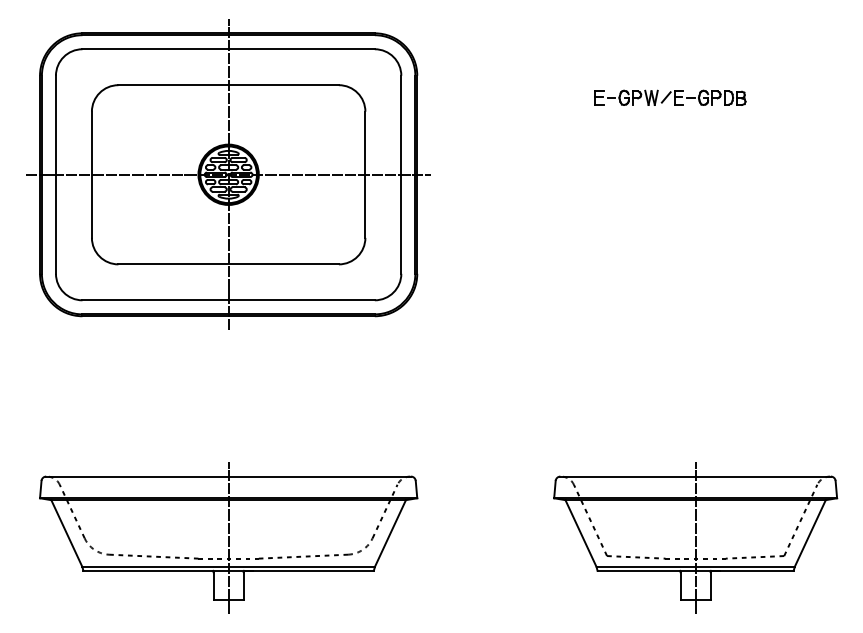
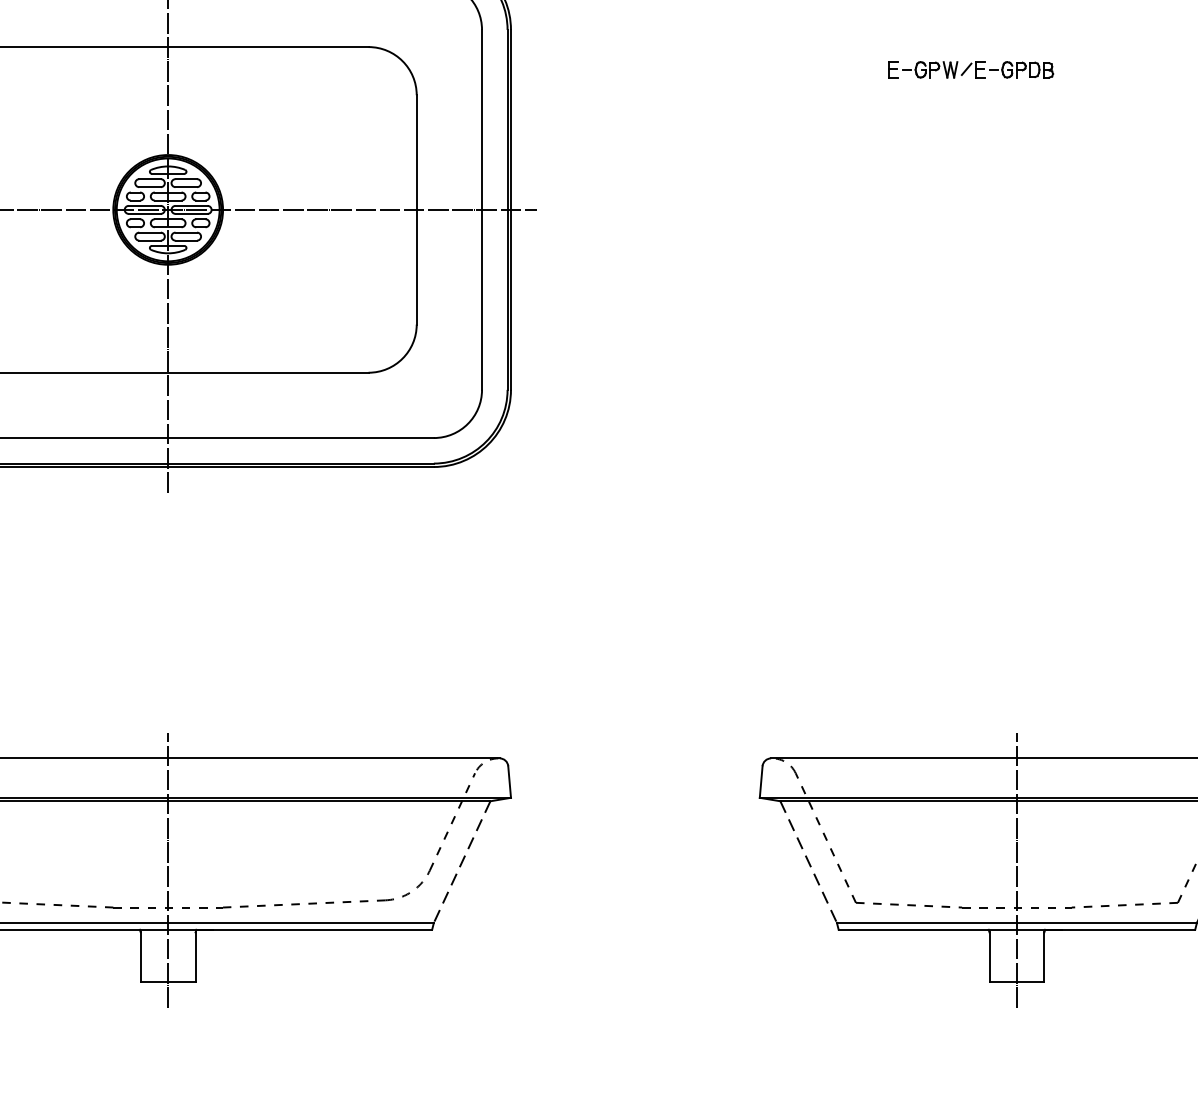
part: (670, 97) -> (971, 69), size x0.6
line: (390, 533) -> (462, 861), solid -> dashed
line: (581, 533) -> (809, 861), solid -> dashed

